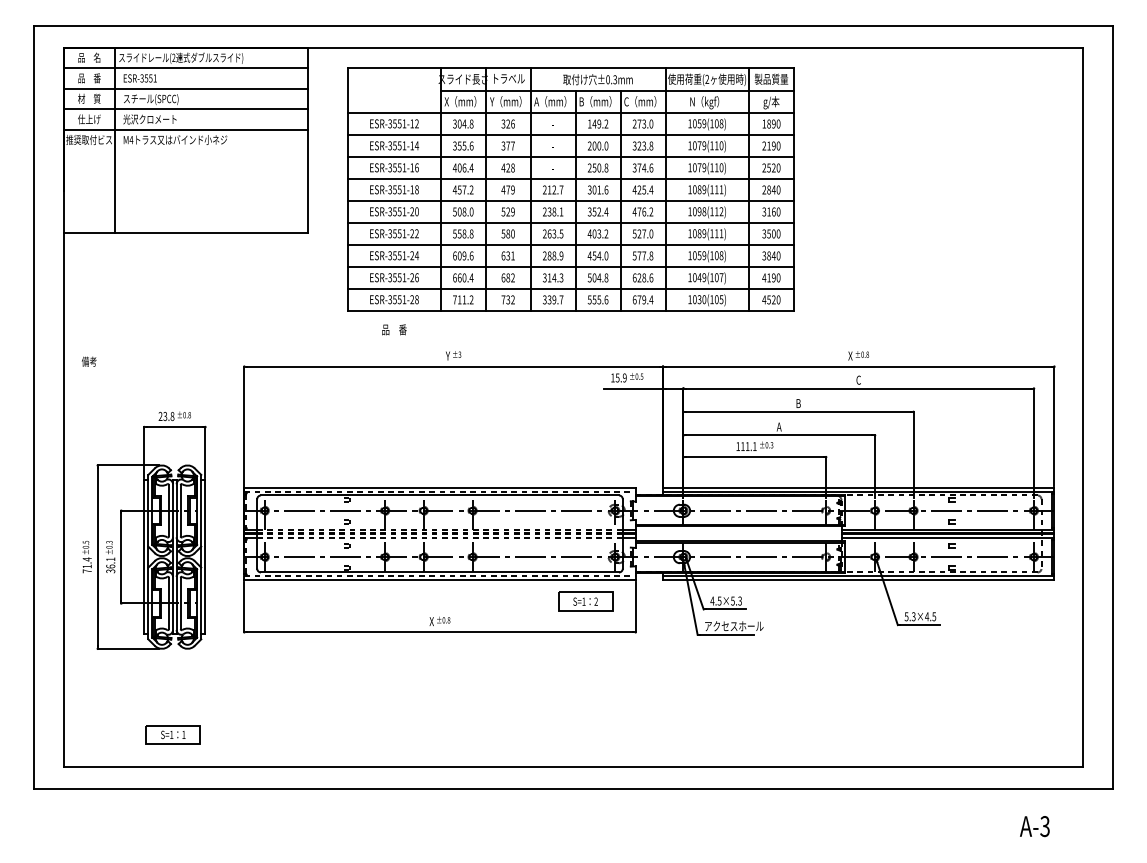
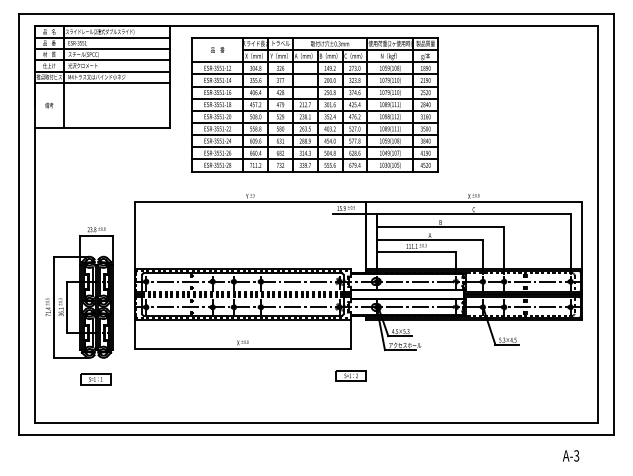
line: (185, 149) -> (102, 82), added
text: (394, 329) -> (217, 49), moved
text: (89, 361) -> (49, 105), moved
part: (584, 600) -> (350, 375), moved
part: (172, 735) -> (95, 379), moved

